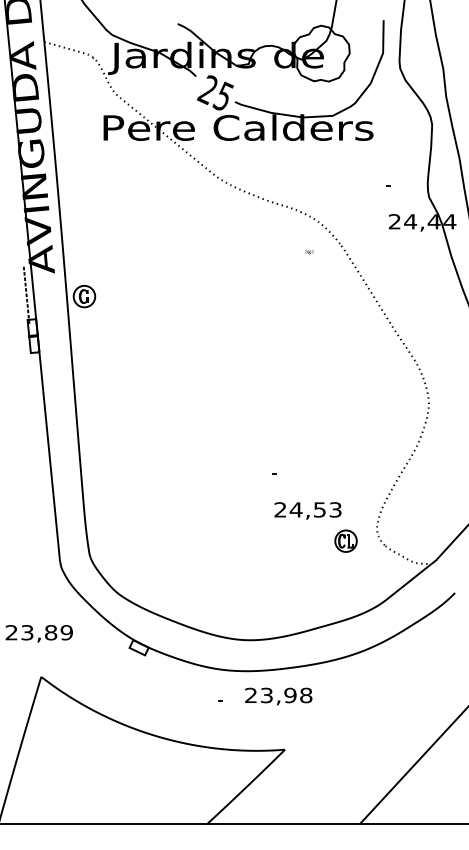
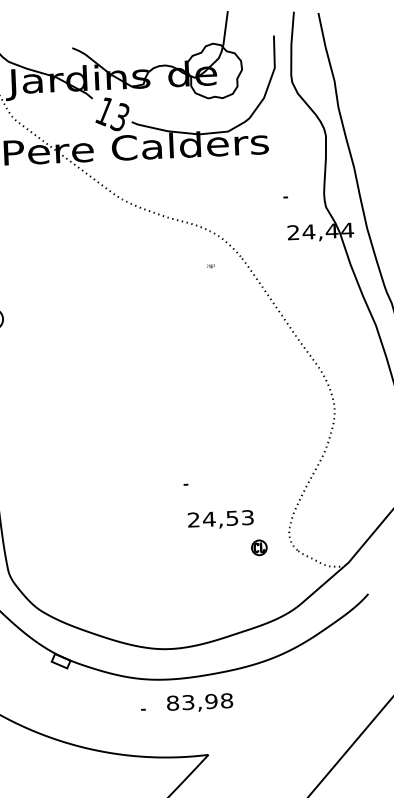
text: (215, 92) -> (112, 113), 25 -> 13
part: (345, 540) -> (258, 547), size x0.7
text: (251, 695) -> (173, 703), 23,98 -> 83,98

